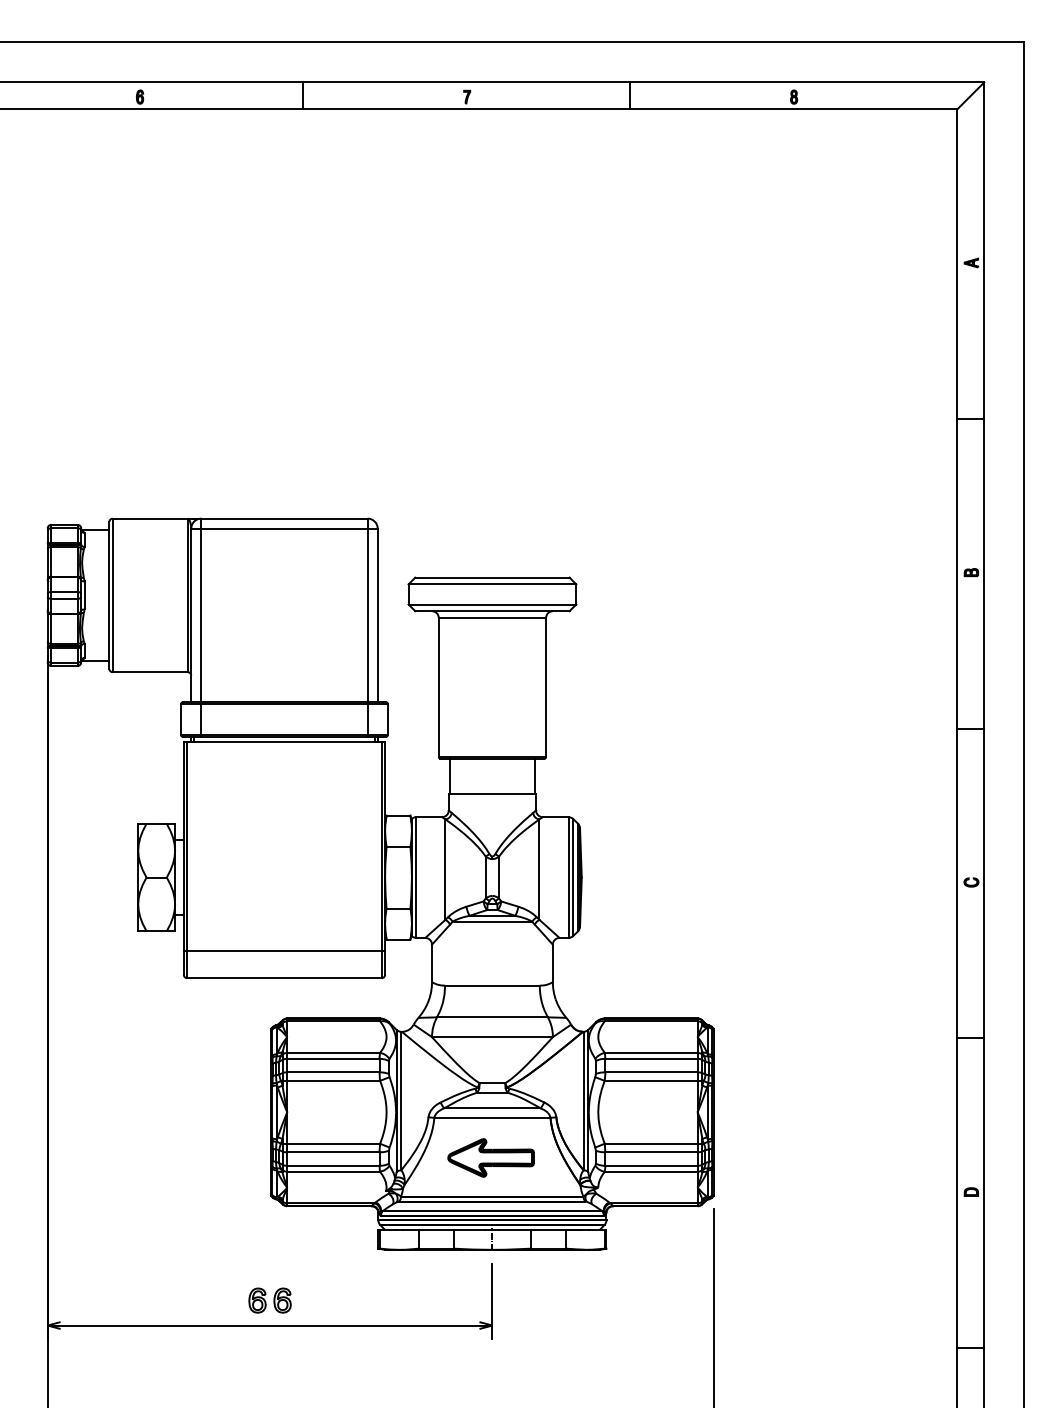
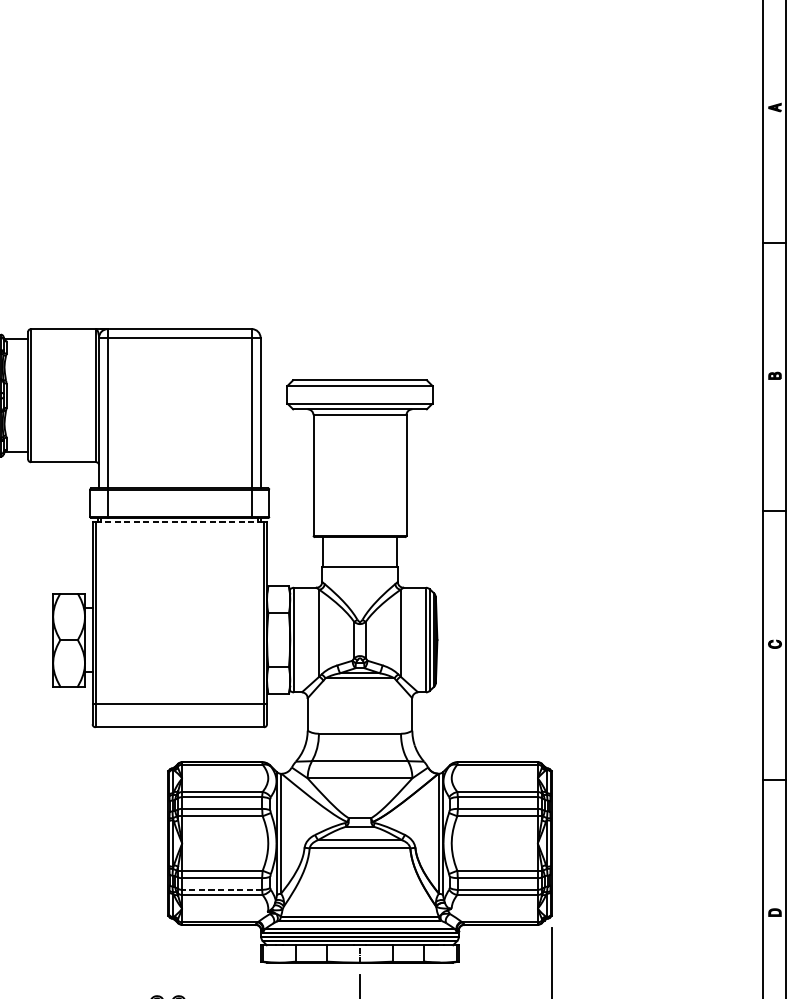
line: (284, 741) -> (179, 522), solid -> dashed
part: (490, 1157) -> (358, 882), removed
line: (332, 1165) -> (221, 889), solid -> dashed

